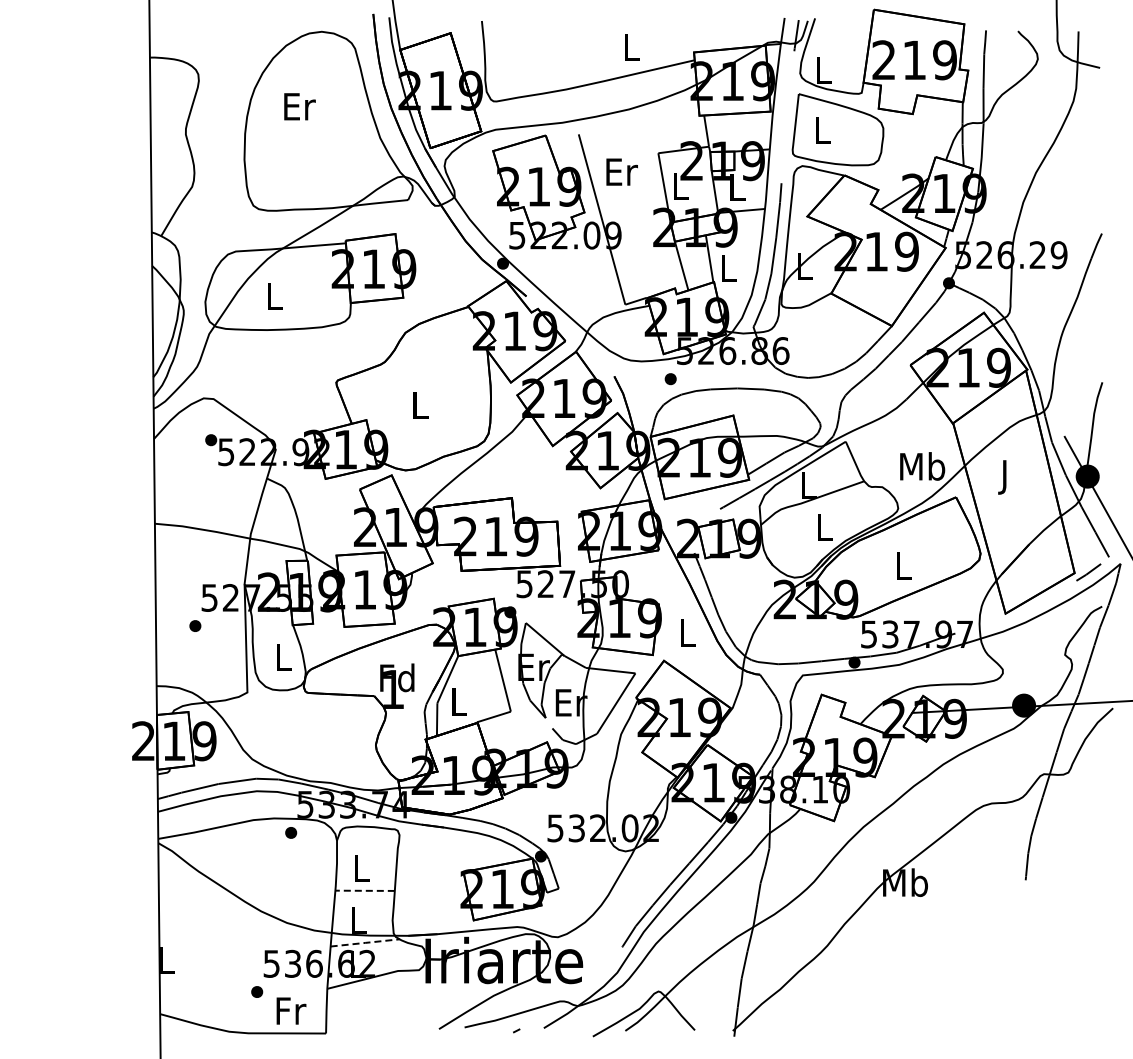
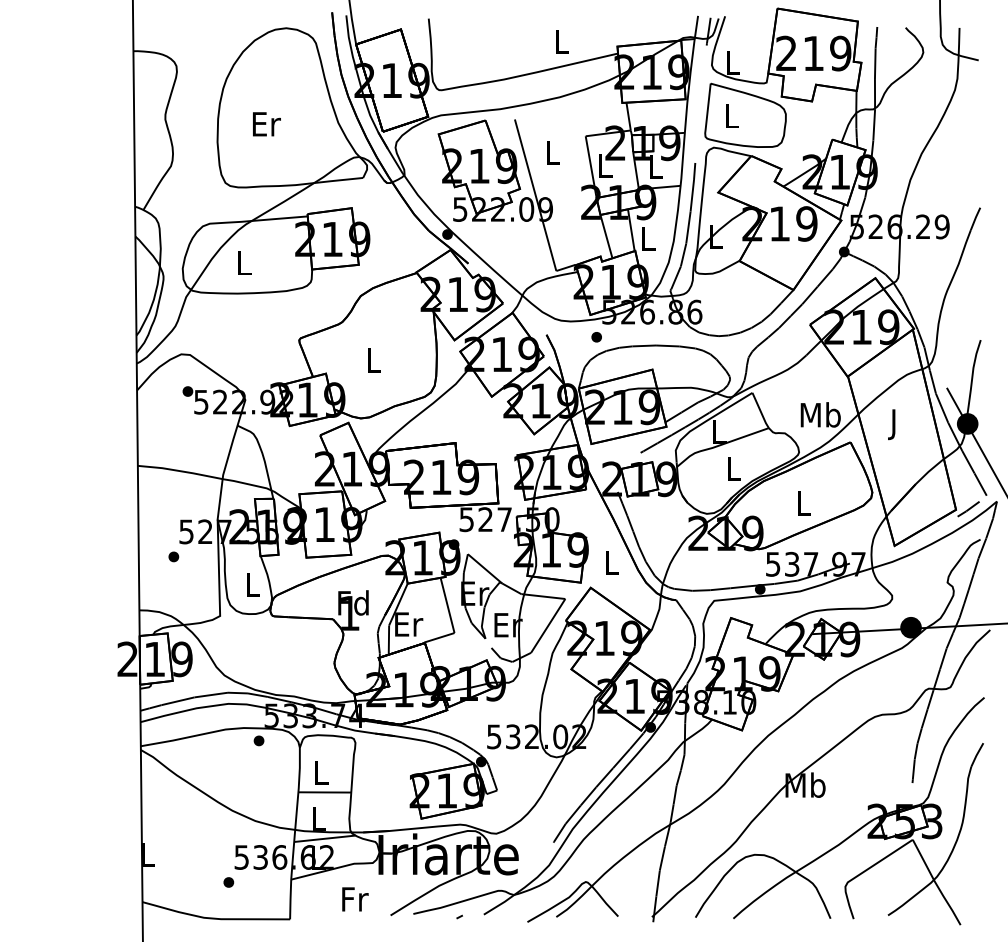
text: (299, 106) -> (266, 124), moved
text: (621, 171) -> (552, 152), Er -> L
text: (459, 701) -> (408, 624), L -> Er
line: (365, 890) -> (325, 792), dashed -> solid
part: (961, 934) -> (855, 831), added
line: (365, 942) -> (325, 838), dashed -> solid
text: (291, 1010) -> (355, 898), moved

